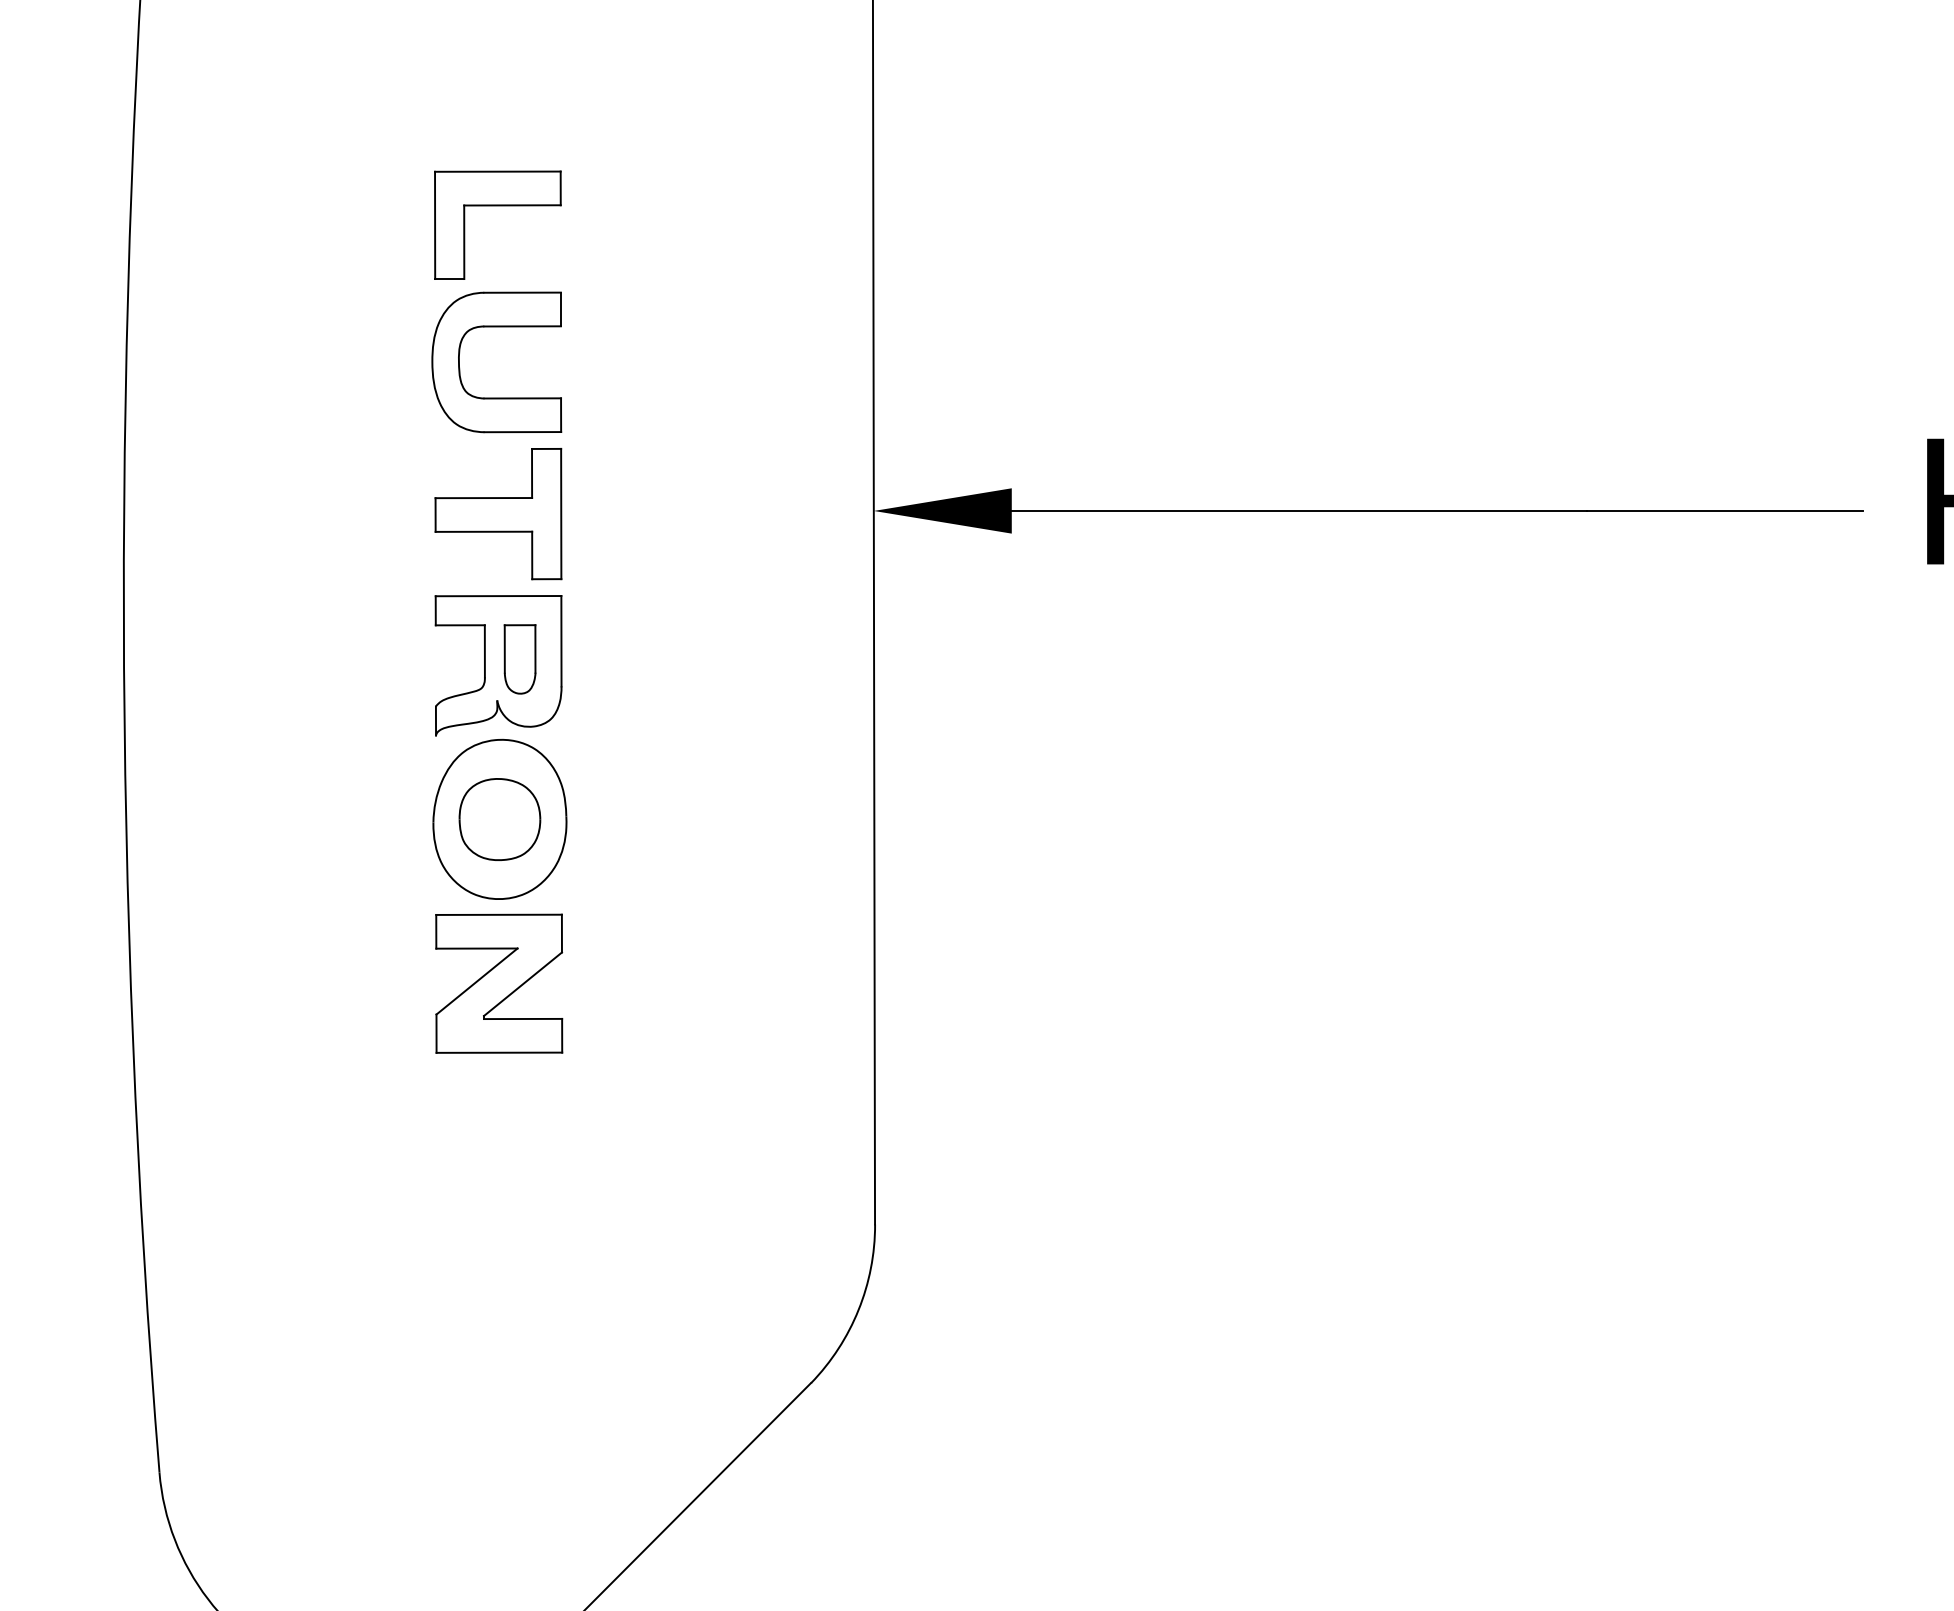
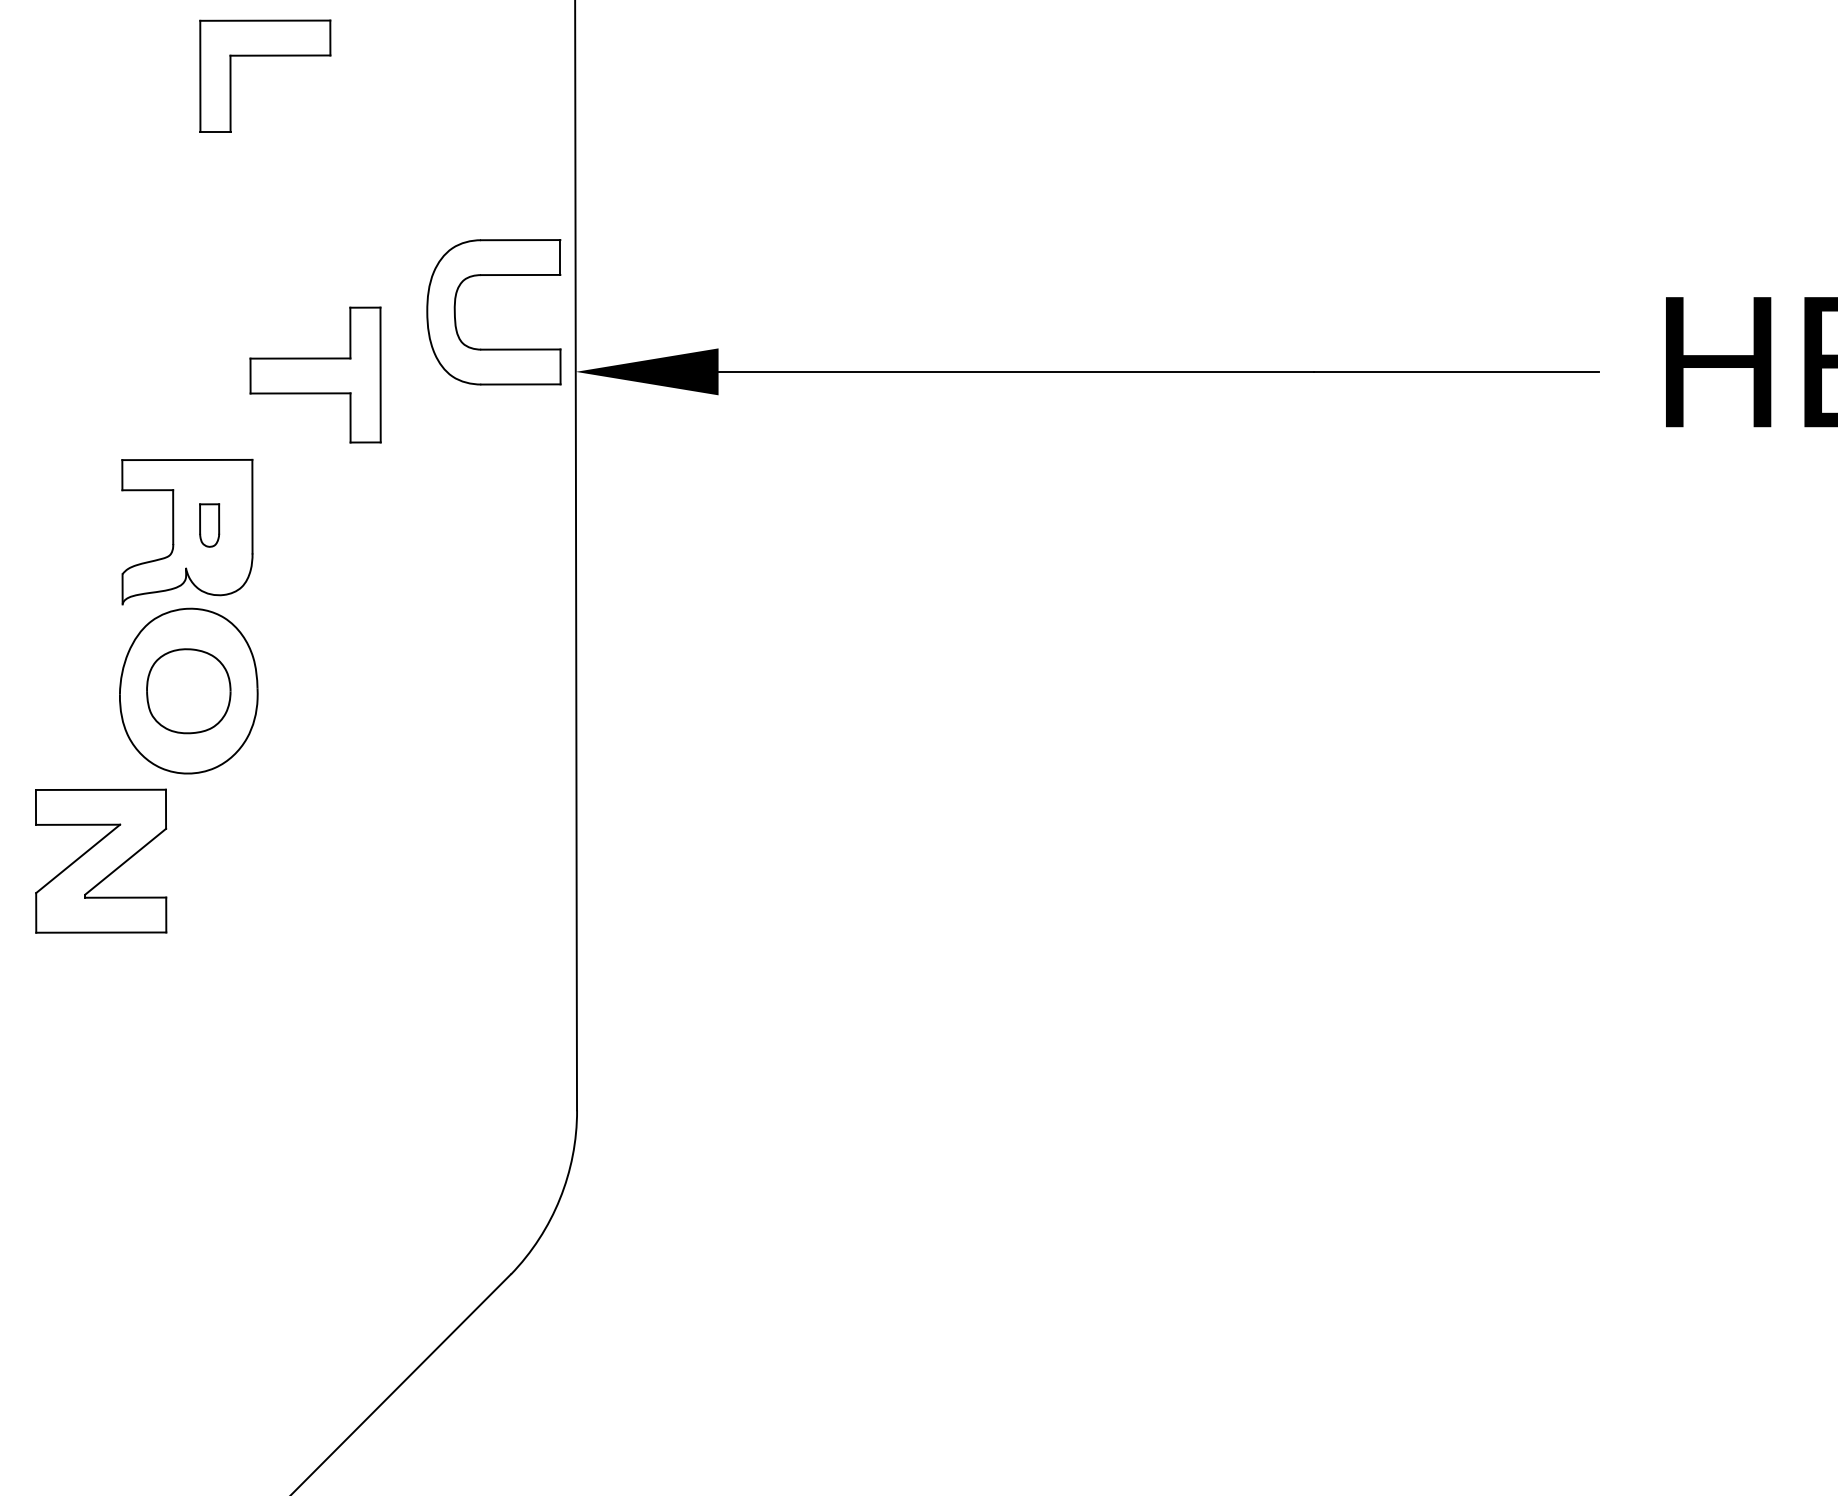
part: (497, 206) -> (264, 56), moved
part: (496, 327) -> (493, 276), moved
part: (498, 514) -> (315, 375), moved
part: (519, 659) -> (209, 525), size x0.6
part: (499, 983) -> (101, 860), moved

